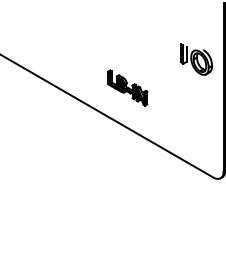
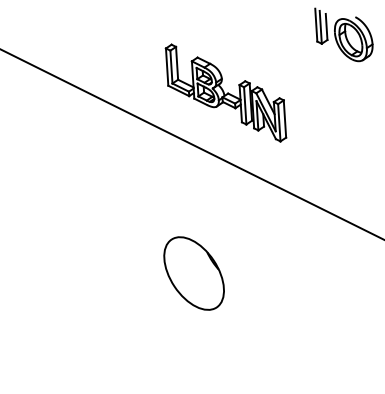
part: (127, 87) -> (225, 91), size x1.67
part: (103, 188) -> (194, 272), added

